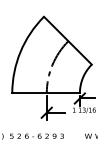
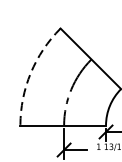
arc: (20, 51) -> (30, 72), solid -> dashed

